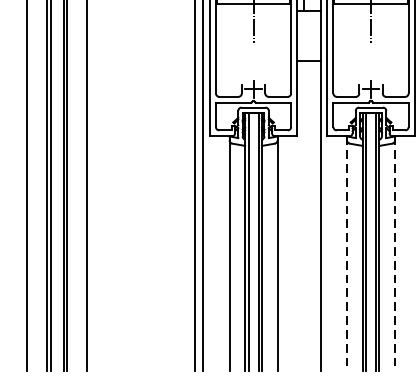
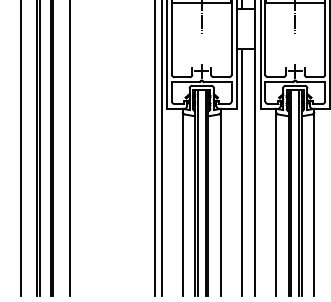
line: (303, 215) -> (241, 171), added
line: (347, 254) -> (276, 202), dashed -> solid
line: (395, 254) -> (314, 202), dashed -> solid

